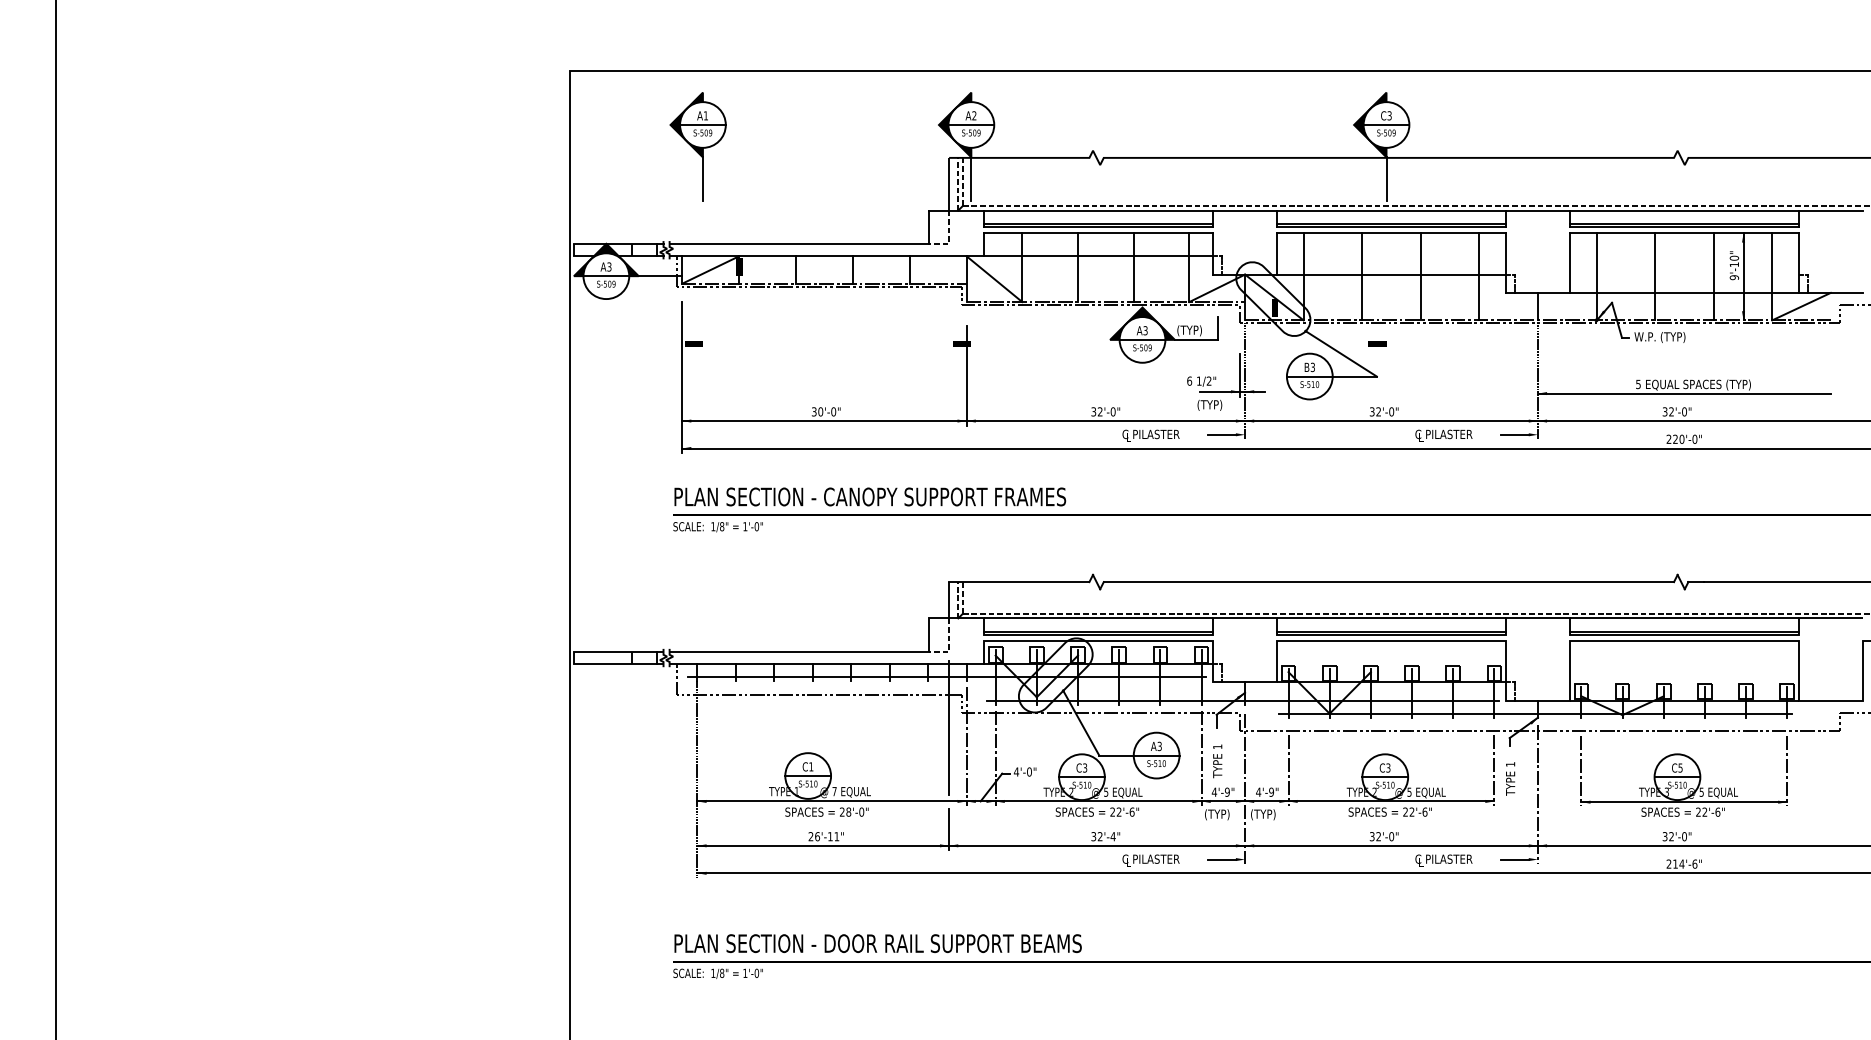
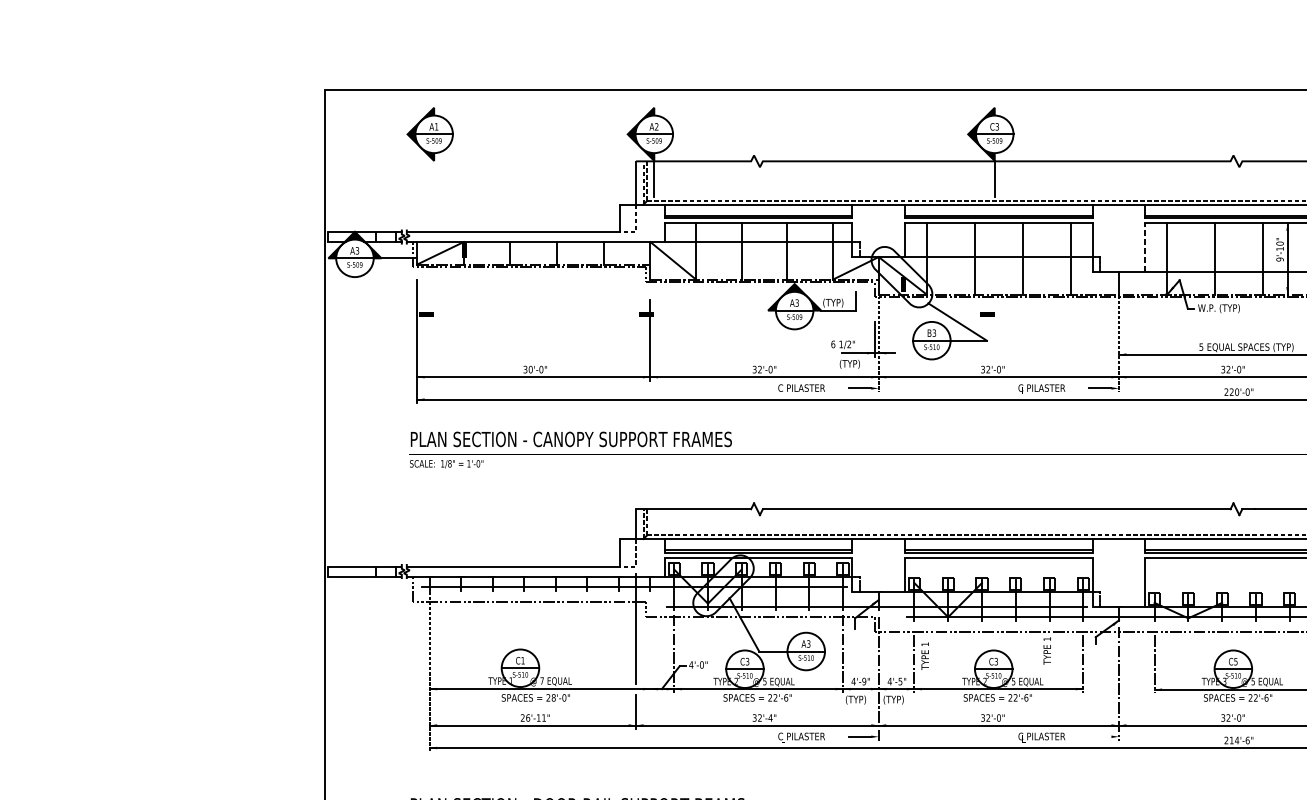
line: (702, 178) -> (433, 178), removed
line: (1569, 263) -> (1144, 247), solid -> dashed
line: (966, 746) -> (650, 644), removed
text: (1217, 761) -> (925, 656), moved
text: (1510, 778) -> (1047, 650), moved
text: (1271, 791) -> (900, 680), 4'-9" -> 4'-5"
line: (1514, 859) -> (1099, 736), removed

